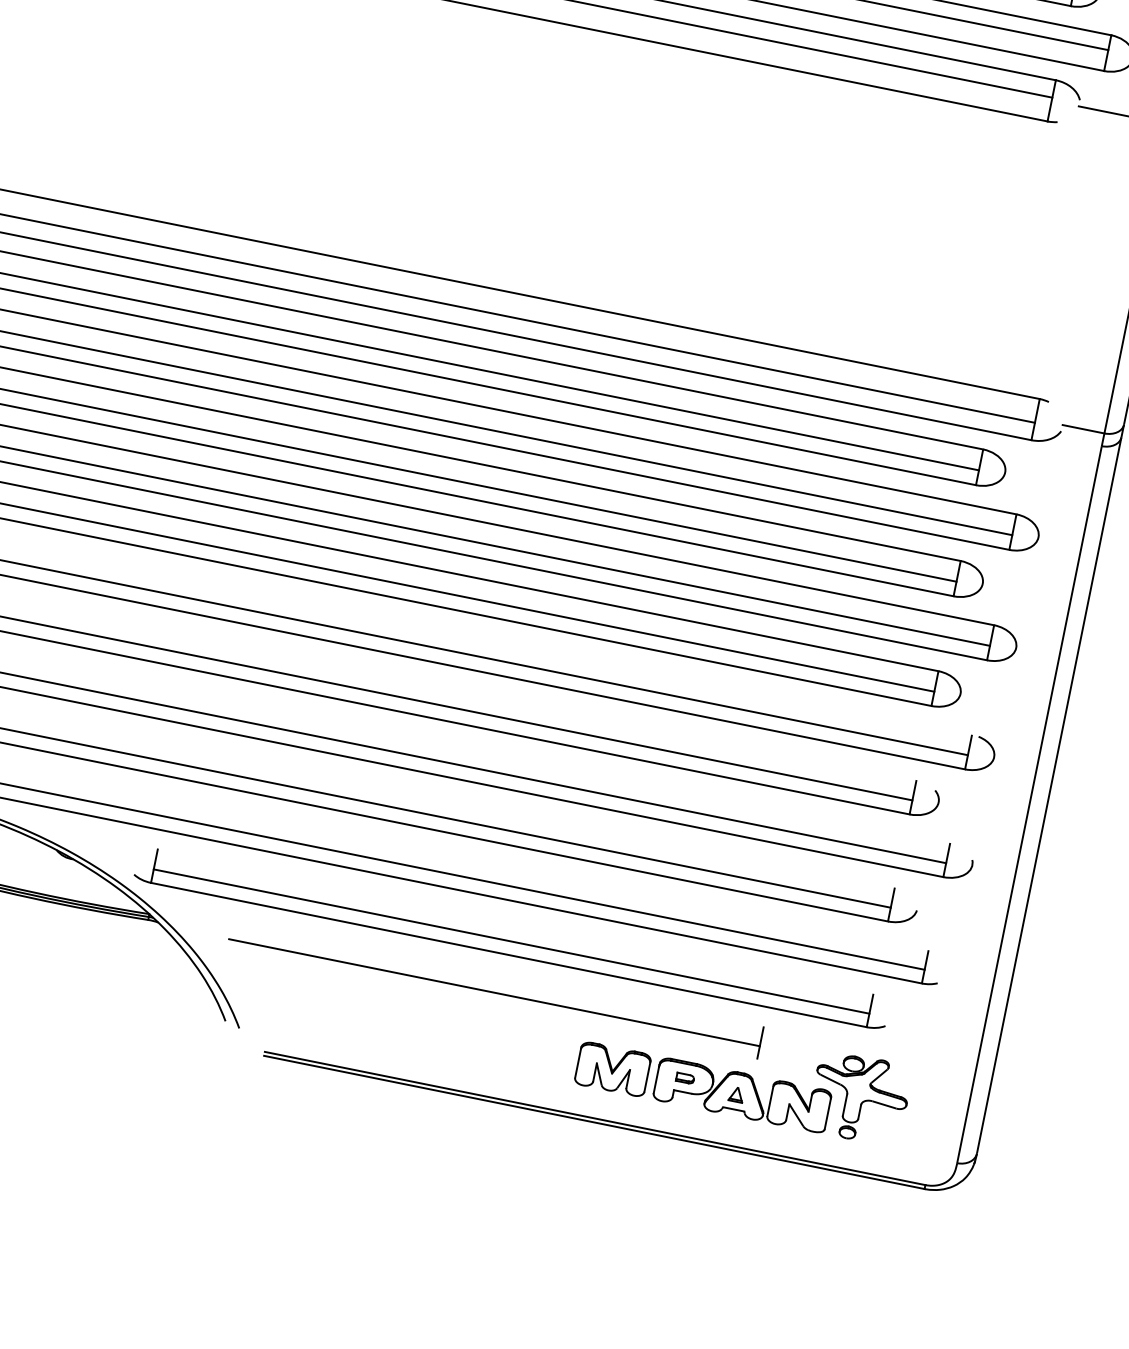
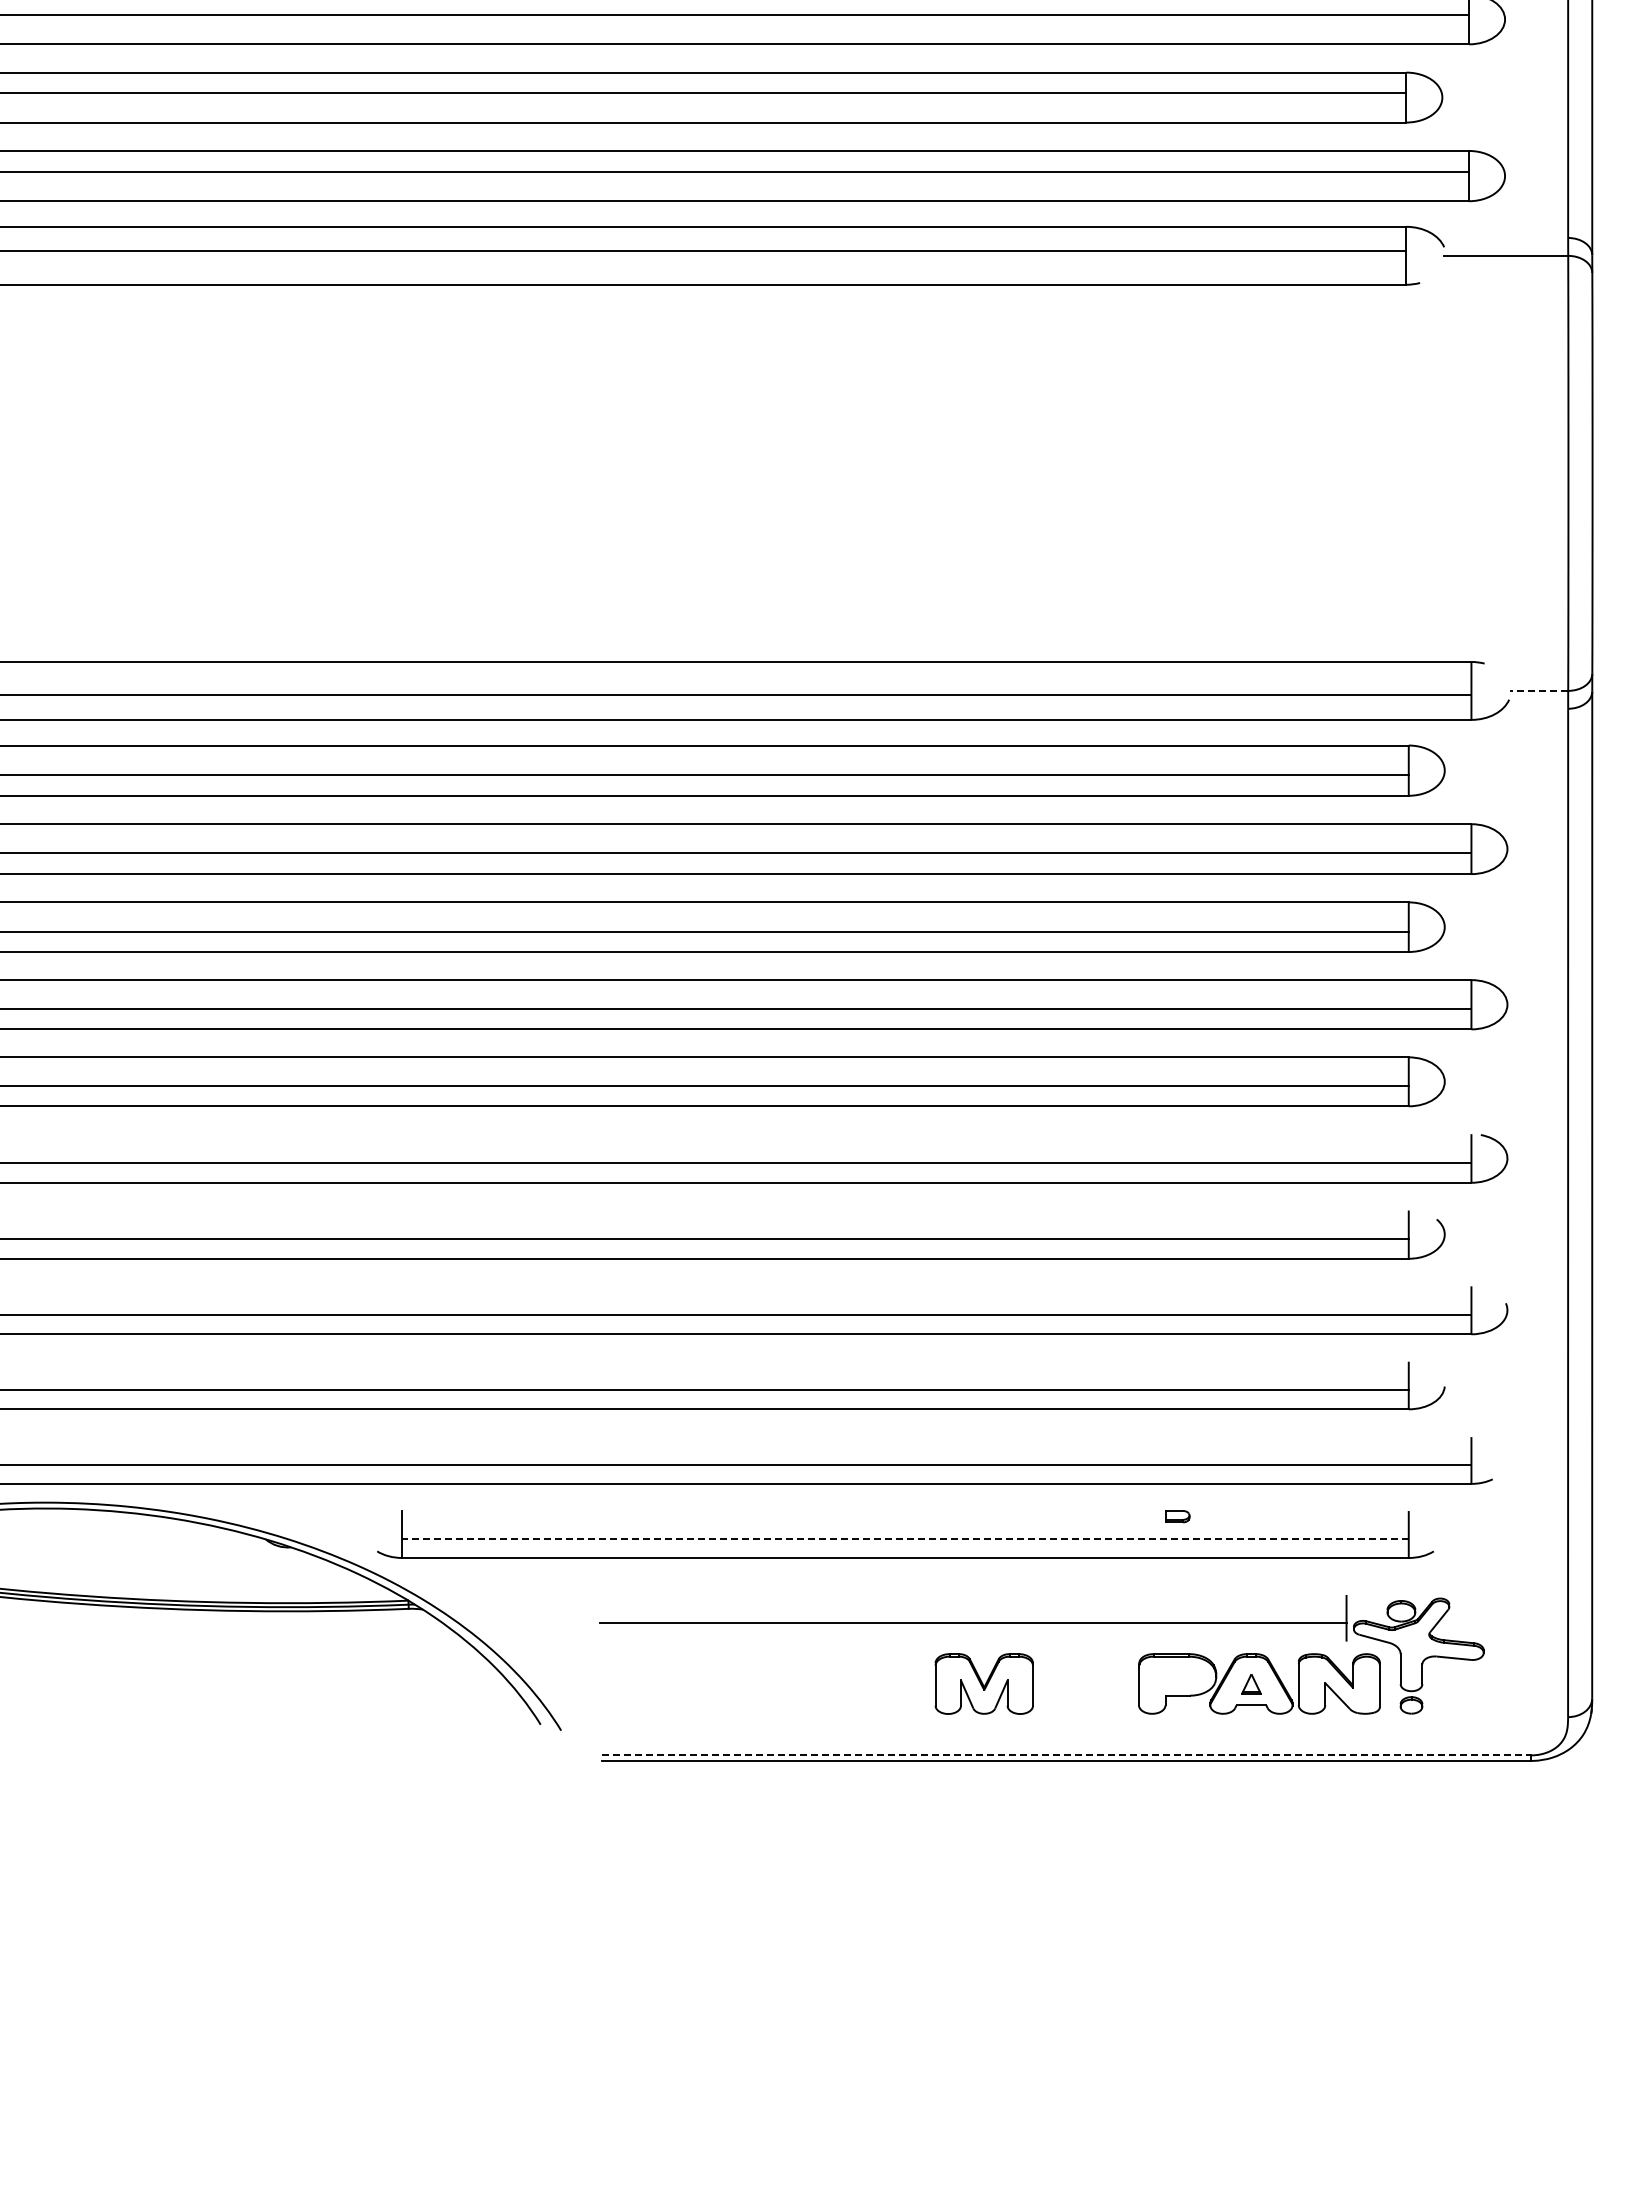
line: (1083, 428) -> (1538, 690), solid -> dashed
line: (511, 941) -> (905, 1539), solid -> dashed
part: (495, 989) -> (973, 1618), moved
part: (612, 1068) -> (983, 1683), moved
part: (685, 1078) -> (1177, 1516), moved
line: (595, 1118) -> (1067, 1755), solid -> dashed

